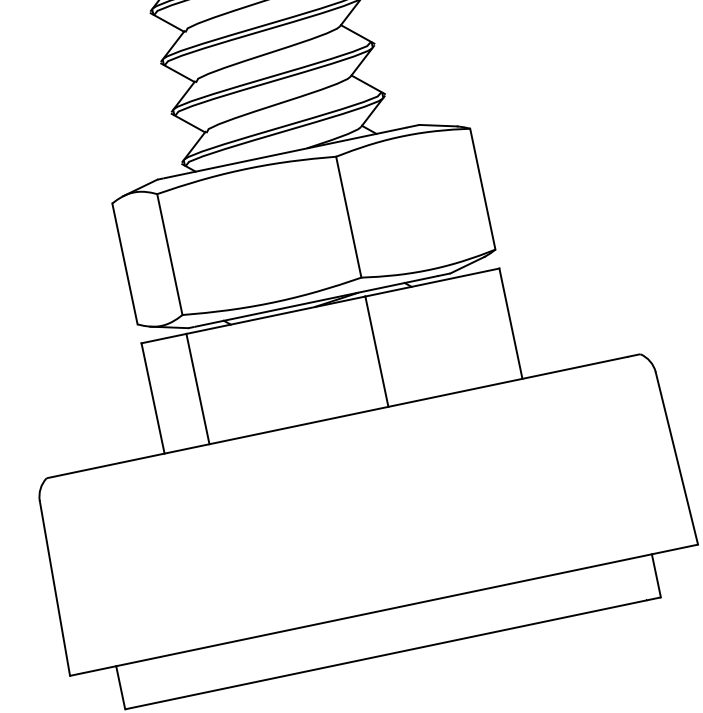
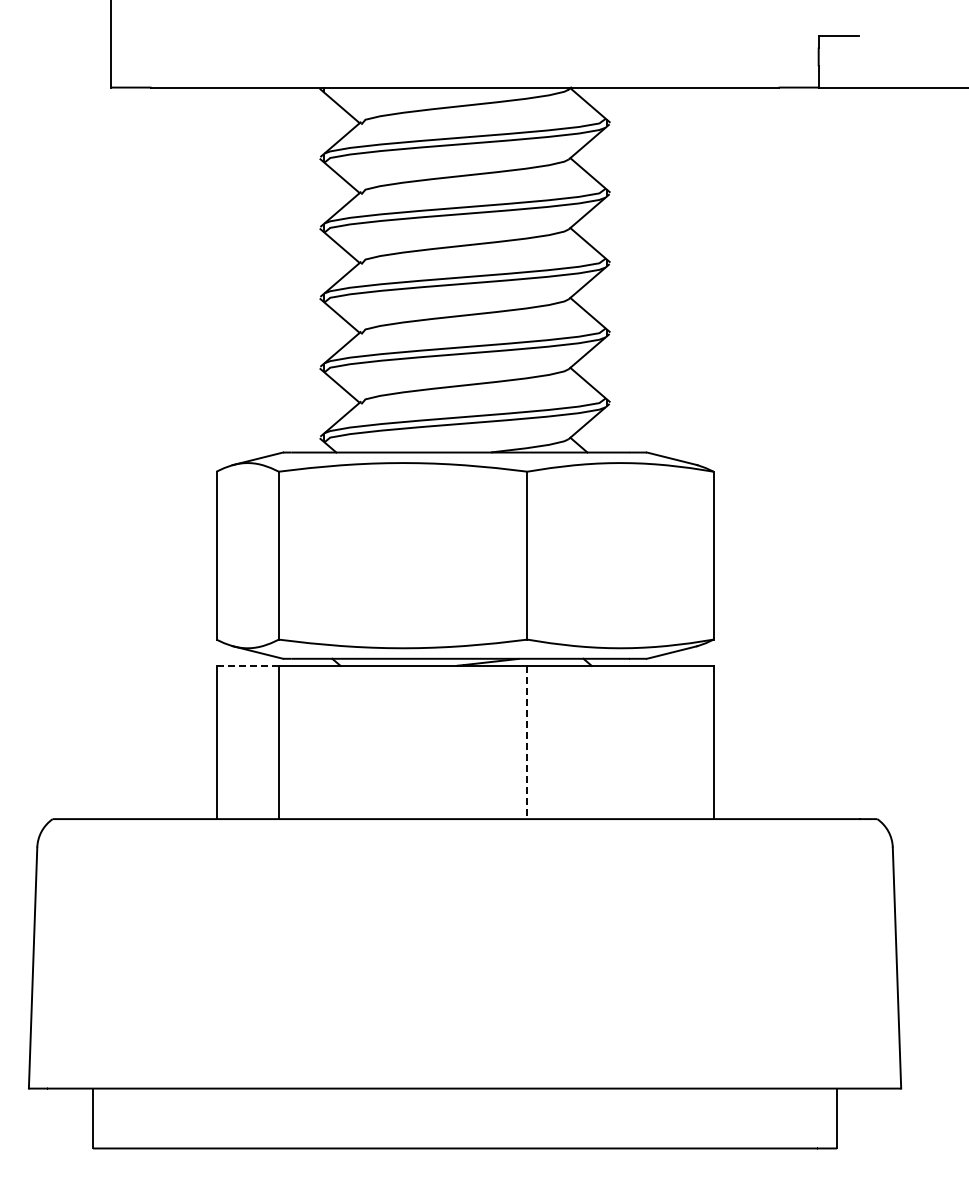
line: (164, 338) -> (248, 665), solid -> dashed
line: (376, 351) -> (527, 742), solid -> dashed

